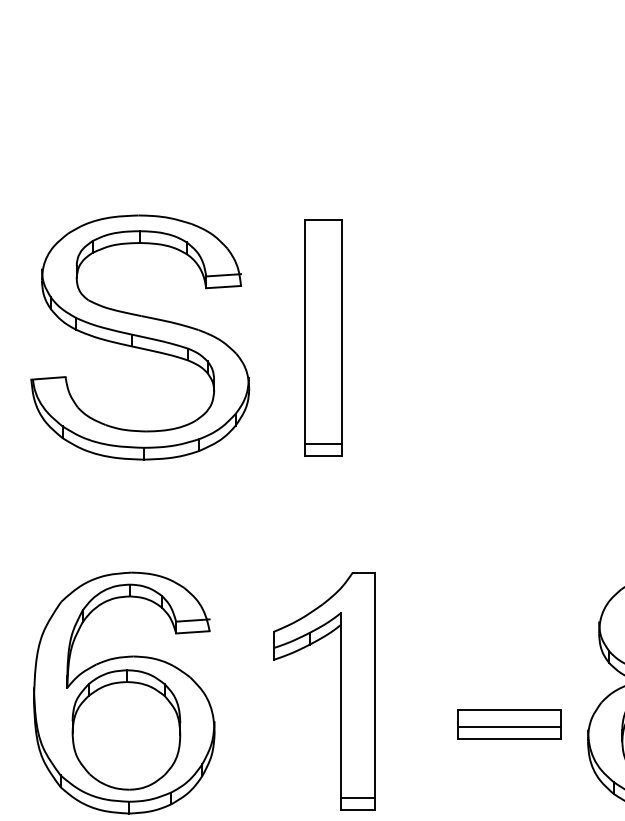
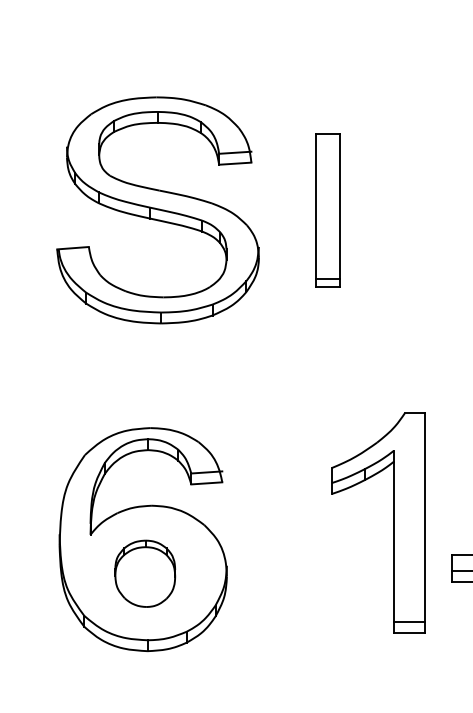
part: (323, 337) -> (327, 210), size x0.7
part: (340, 691) -> (393, 523), moved
part: (126, 729) -> (145, 573), size x0.6

